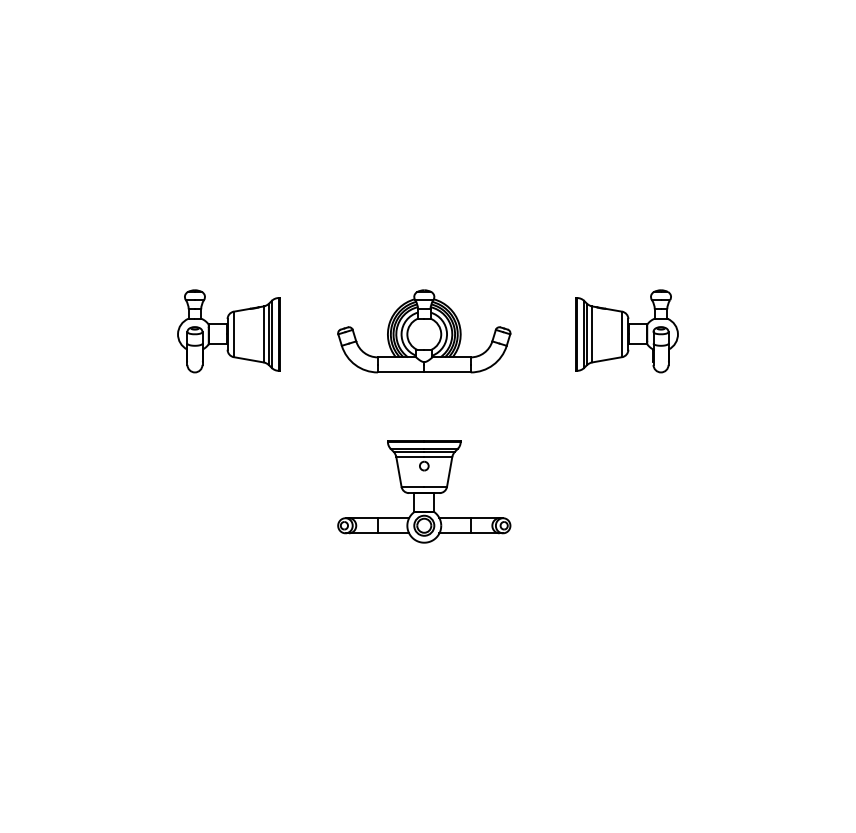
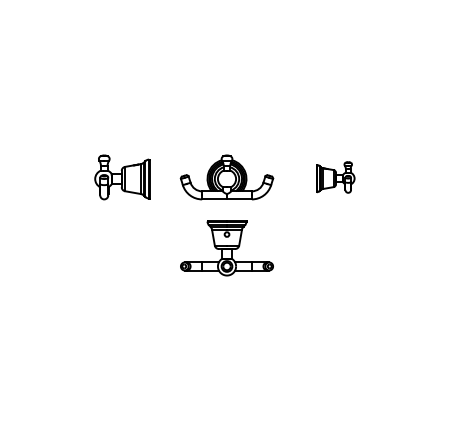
part: (626, 331) -> (335, 177), size x0.7
part: (423, 492) -> (226, 248), moved

